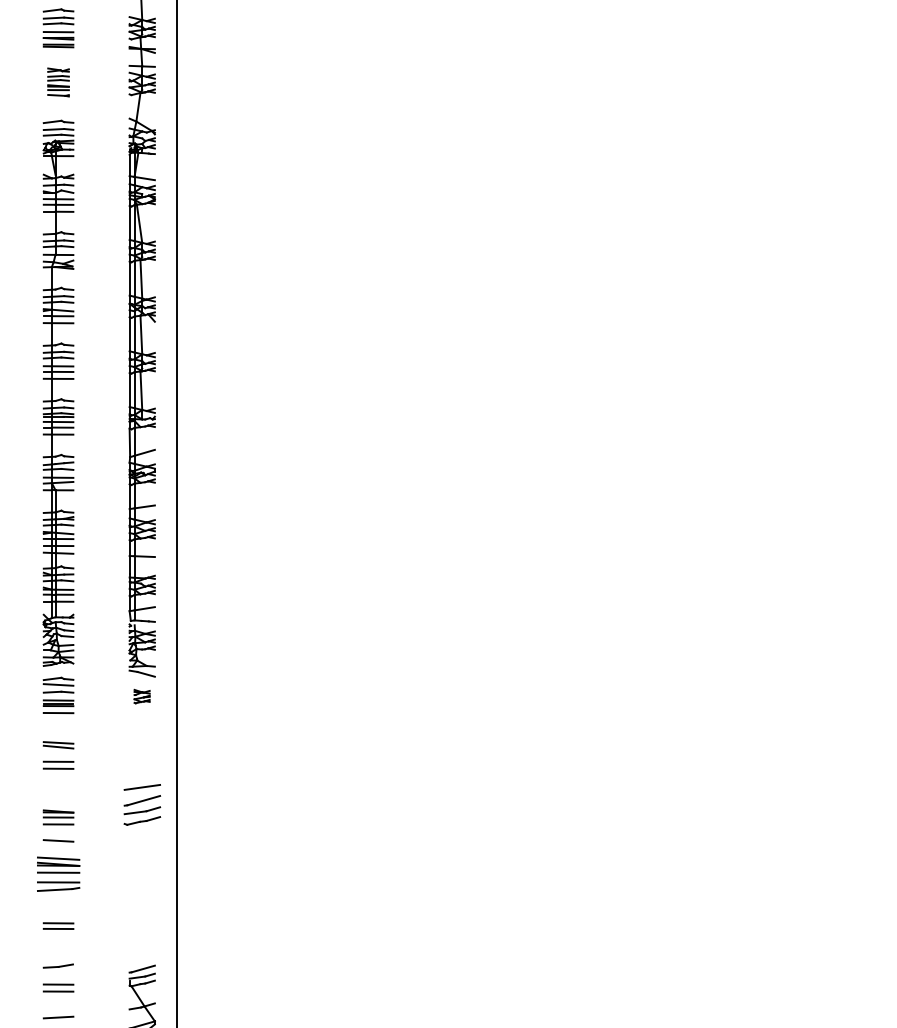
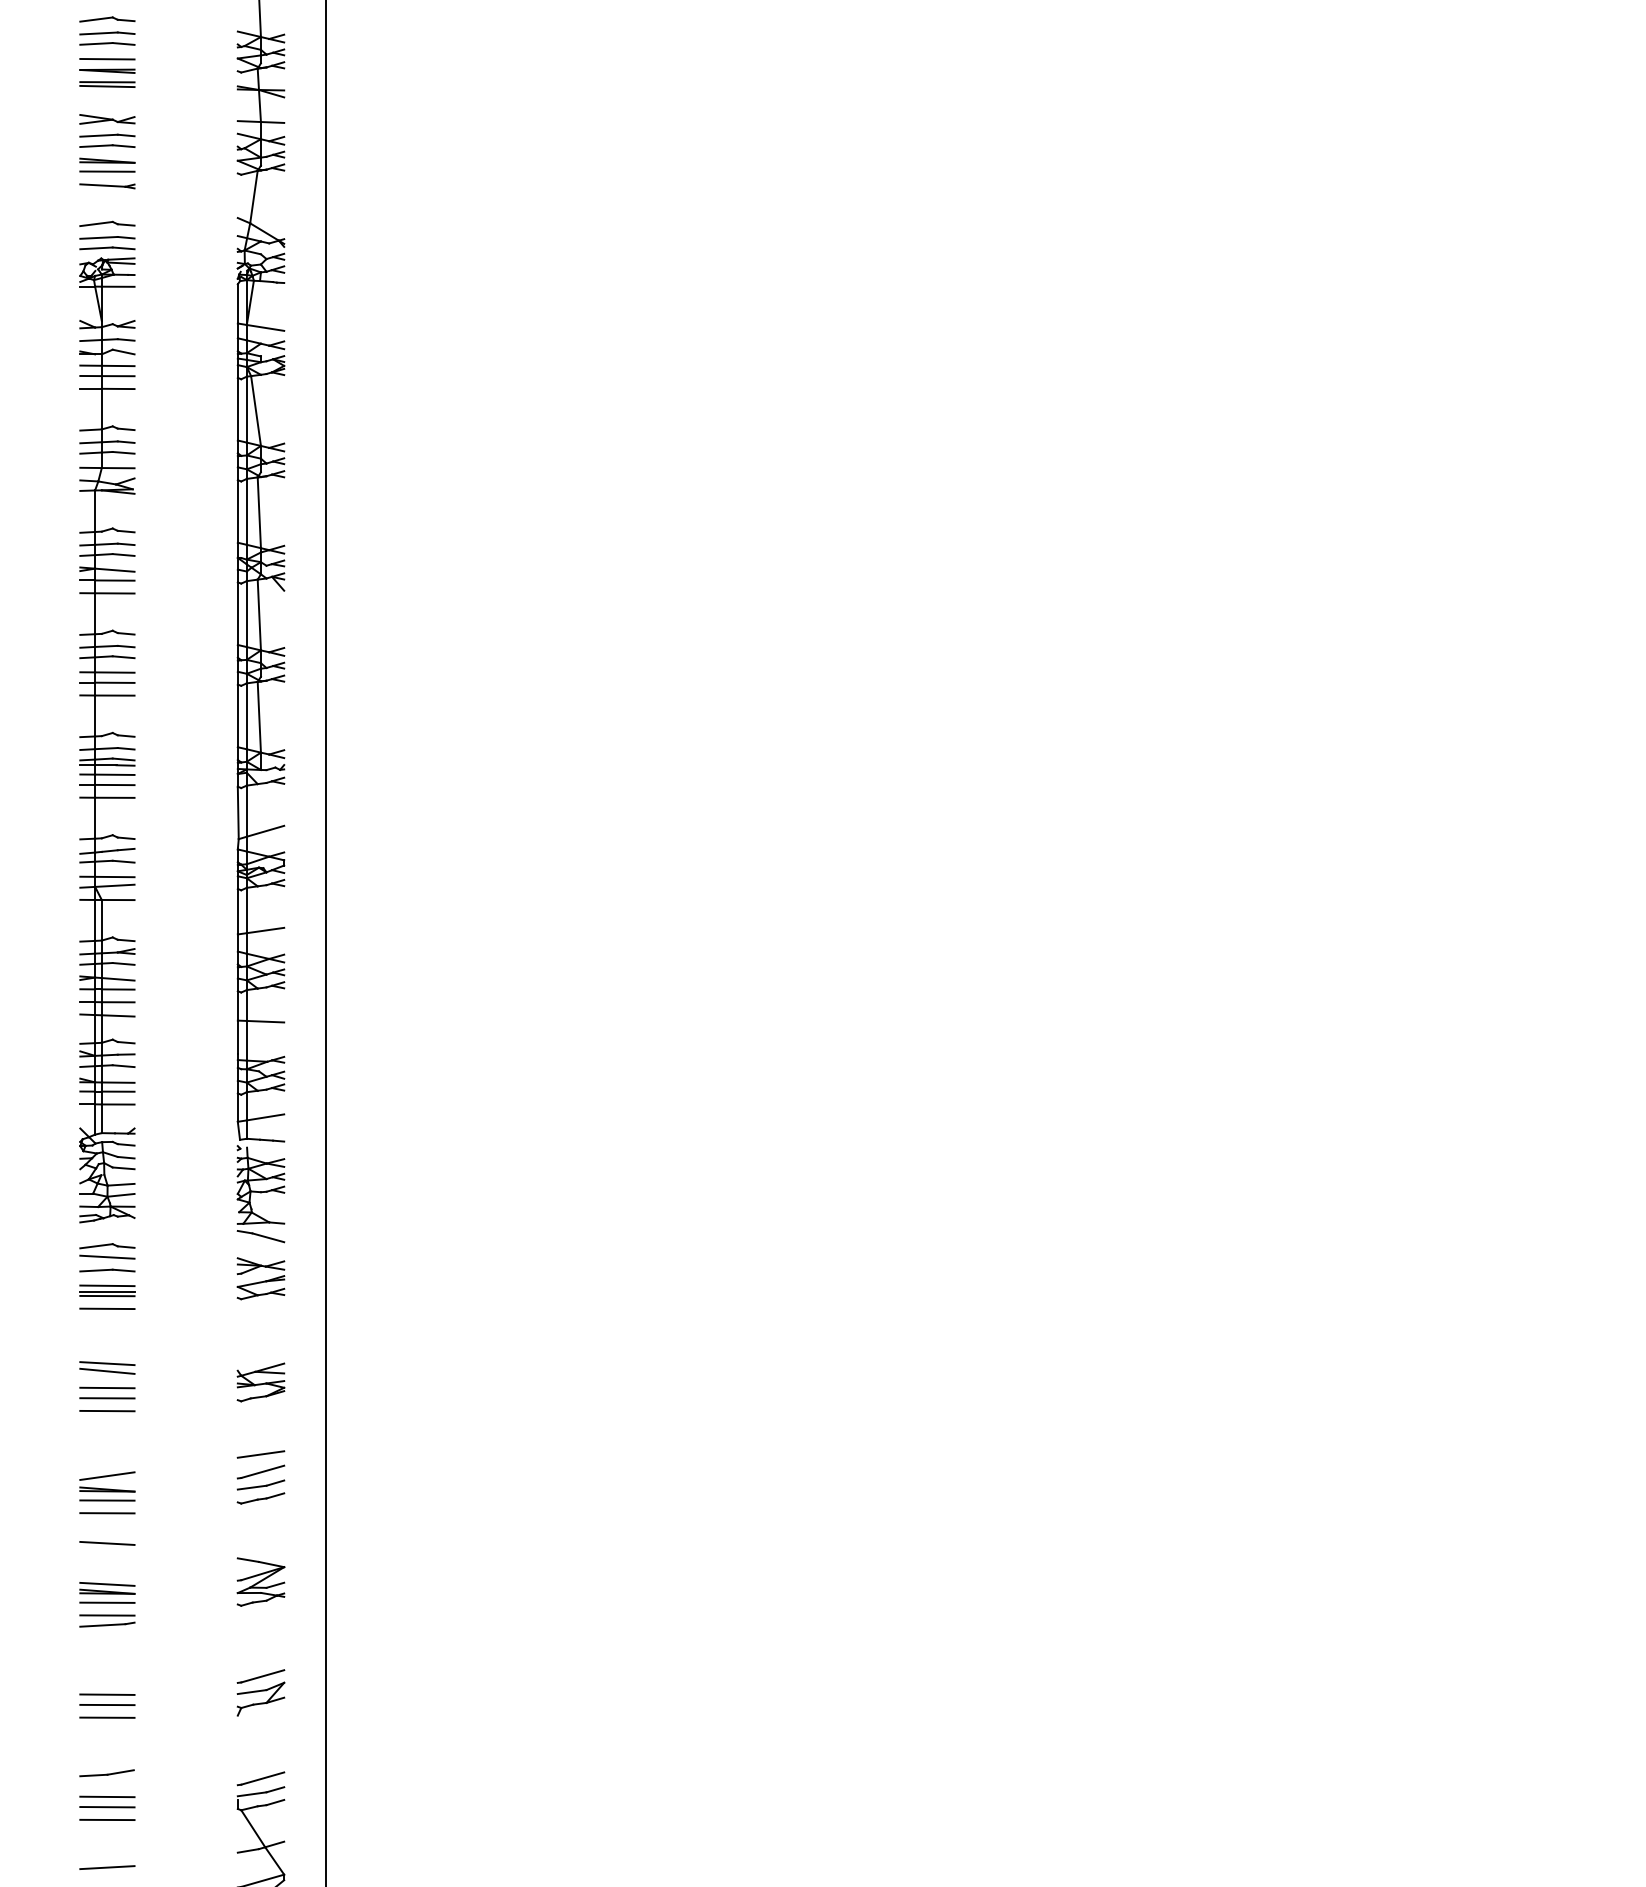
part: (58, 82) -> (107, 151), size x1.43
part: (141, 696) -> (259, 1278), size x1.67
part: (141, 753) -> (259, 1383), added
line: (58, 756) -> (107, 1388), added
line: (58, 804) -> (107, 1476), added
part: (141, 804) -> (259, 1476), size x0.71
part: (141, 861) -> (259, 1581), added
part: (58, 874) -> (107, 1605), size x0.71
part: (141, 922) -> (259, 1693), added
line: (58, 935) -> (107, 1717), added
line: (58, 978) -> (107, 1795), added

